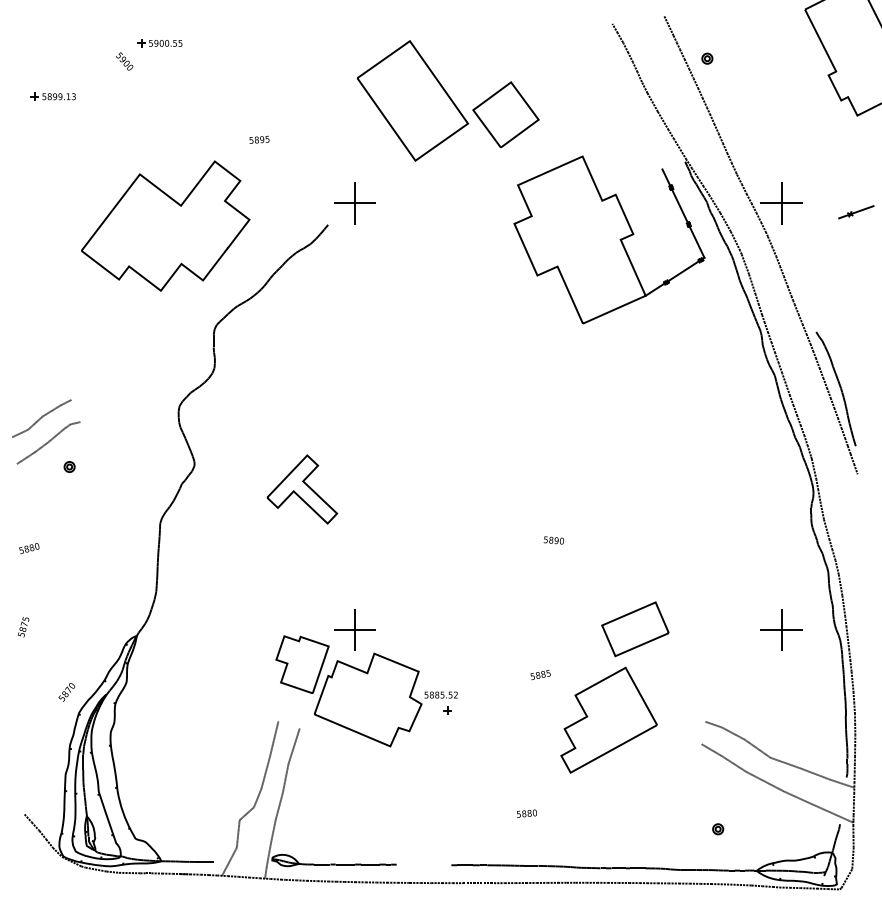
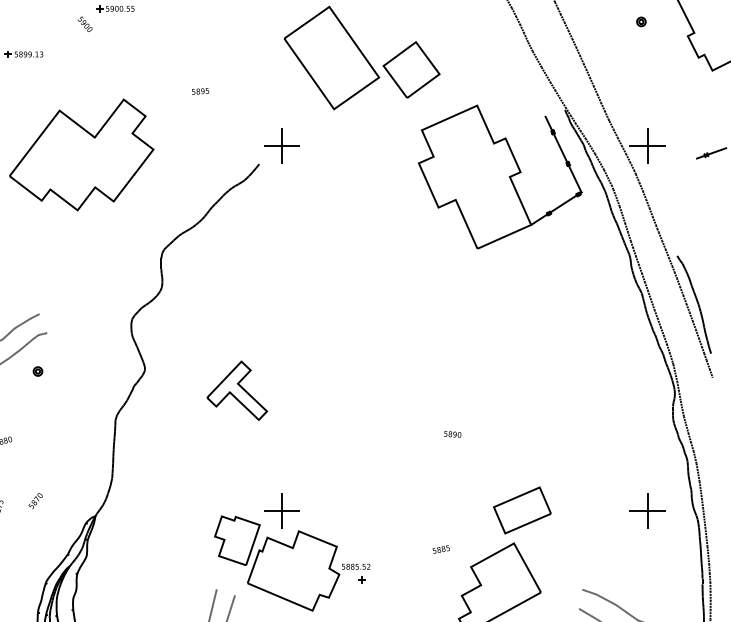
part: (707, 58) -> (641, 21), moved
part: (165, 225) -> (81, 154), moved
text: (66, 692) -> (35, 501), moved

